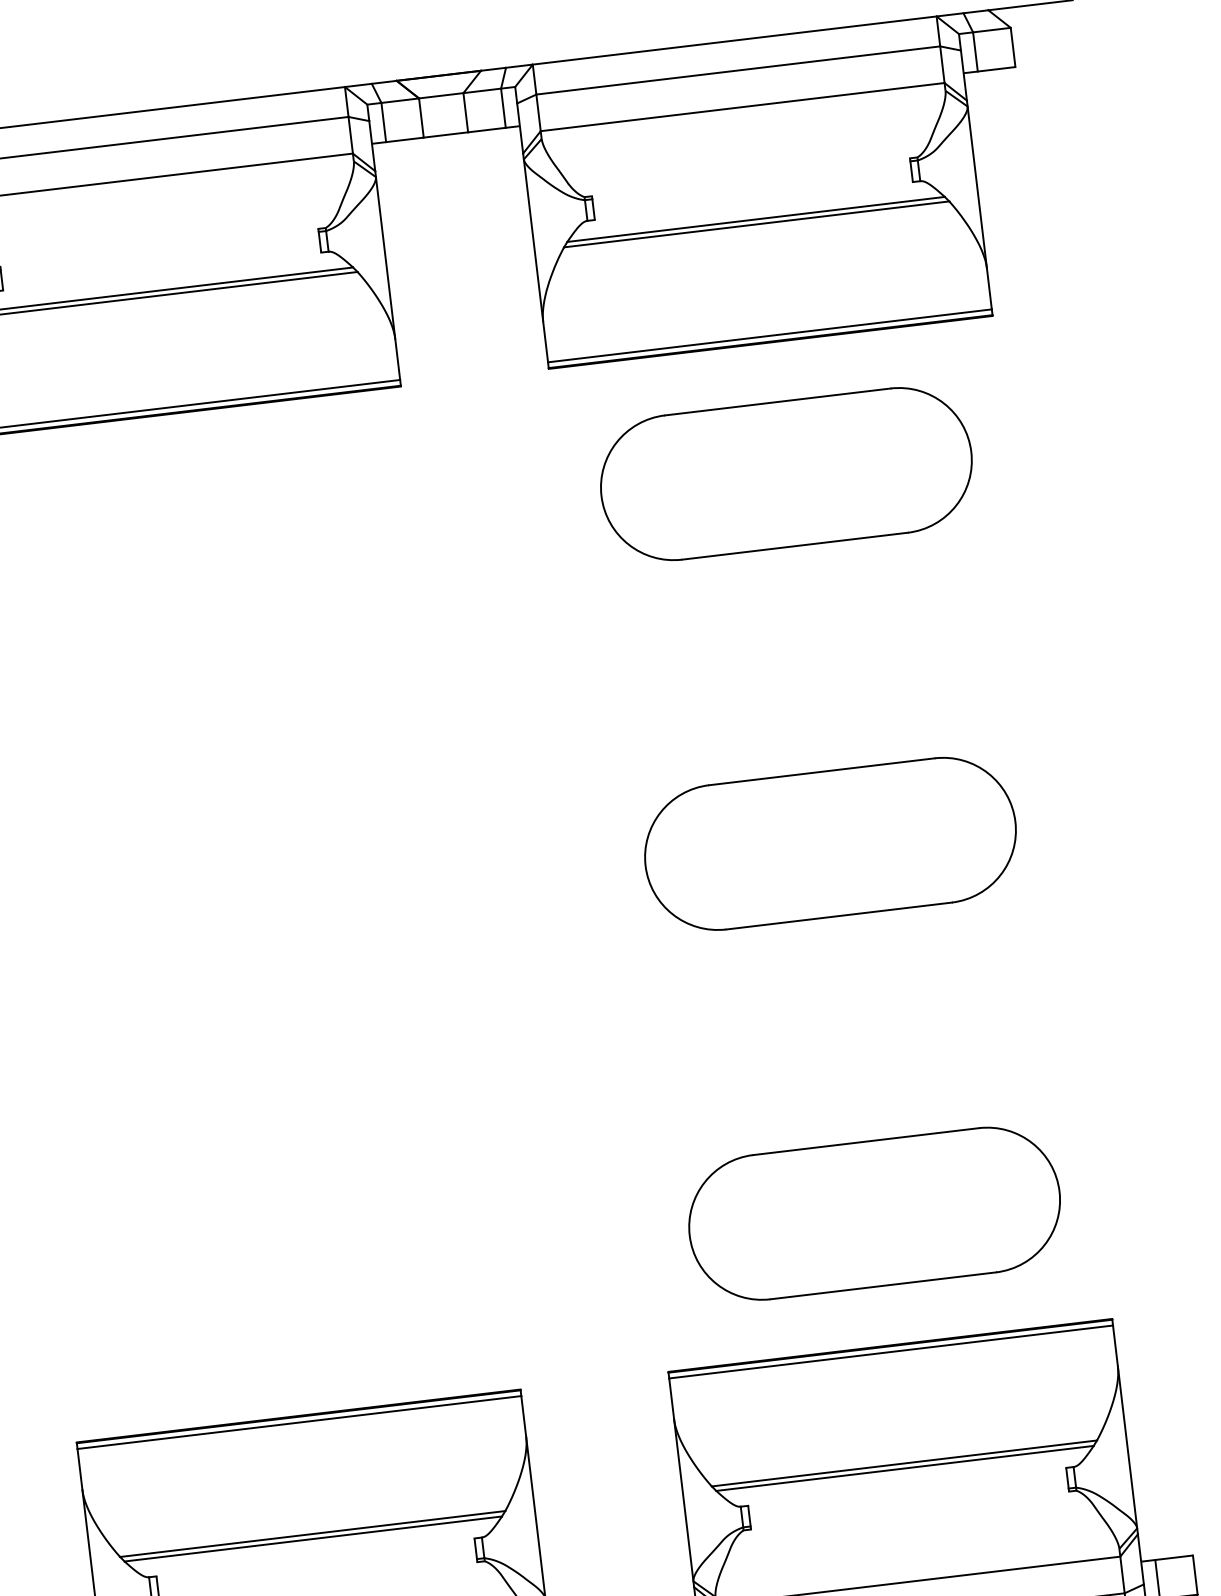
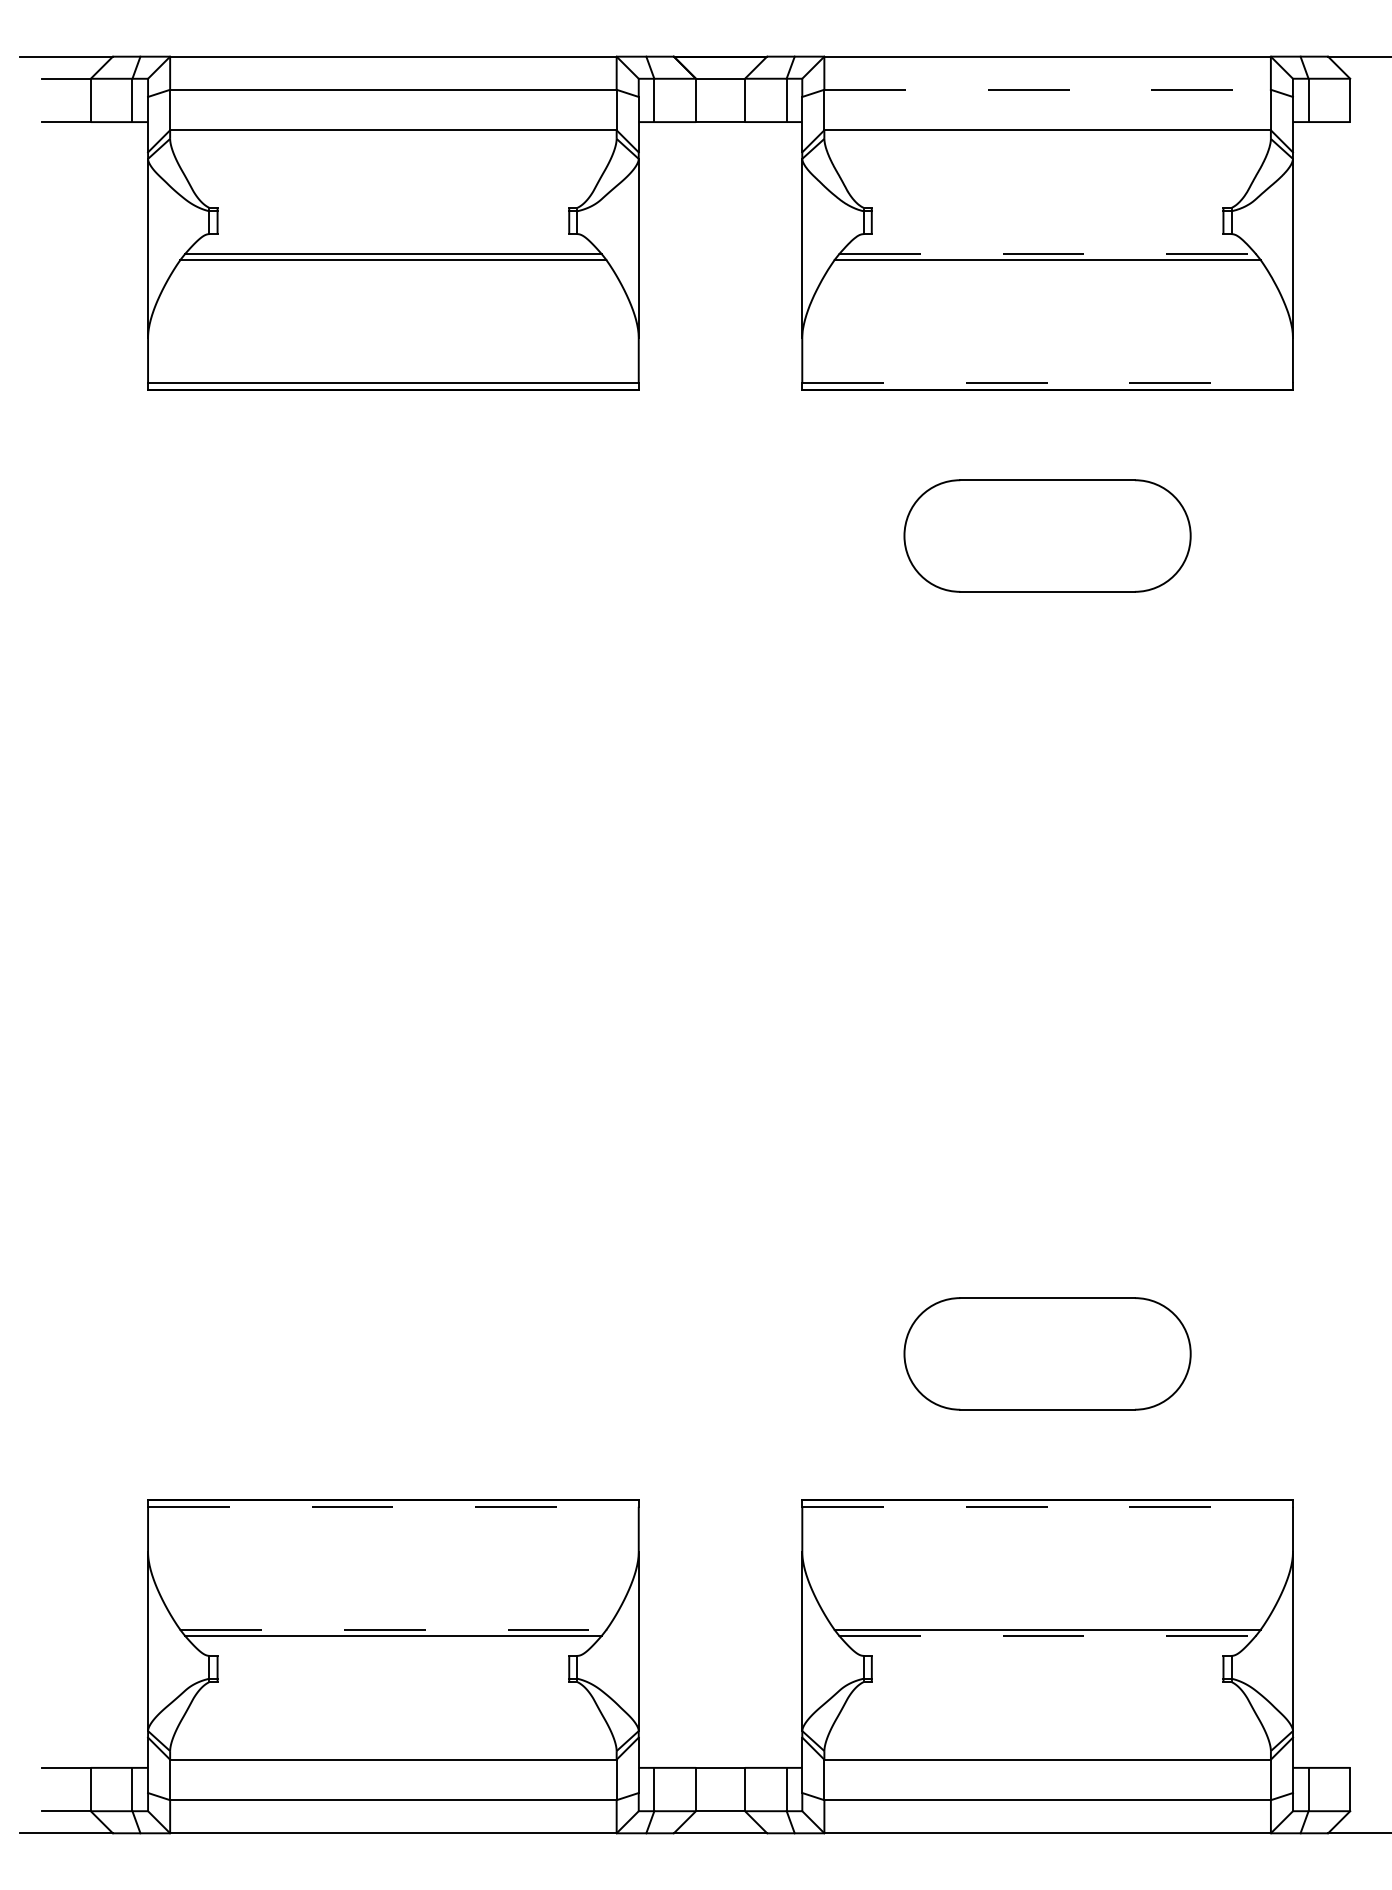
line: (739, 70) -> (1048, 89), solid -> dashed
line: (755, 219) -> (1047, 254), solid -> dashed
line: (770, 336) -> (1048, 383), solid -> dashed
part: (786, 473) -> (1047, 535), size x0.7
part: (830, 843) -> (1047, 944), removed
part: (874, 1213) -> (1047, 1353), size x0.7
line: (891, 1351) -> (1048, 1506), solid -> dashed
line: (299, 1422) -> (393, 1506), solid -> dashed
line: (904, 1468) -> (1047, 1635), solid -> dashed
line: (312, 1534) -> (393, 1630), solid -> dashed

